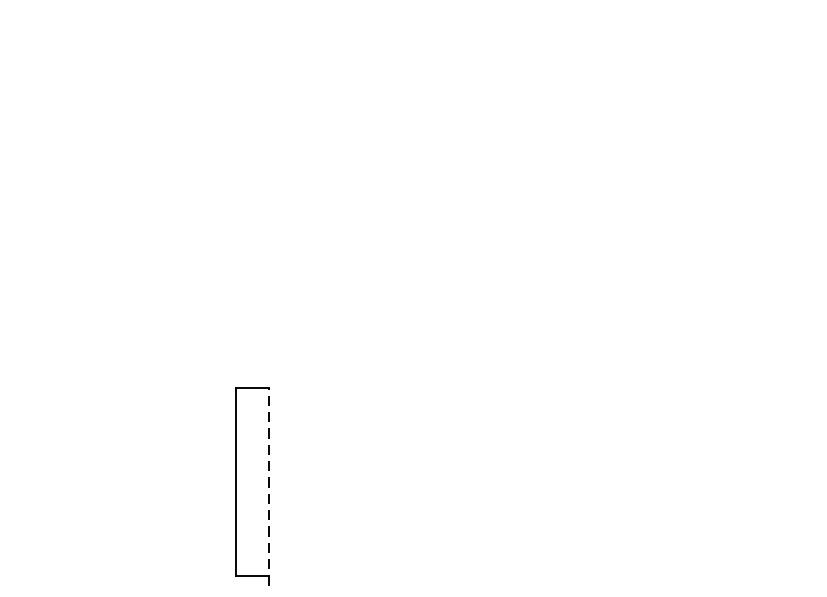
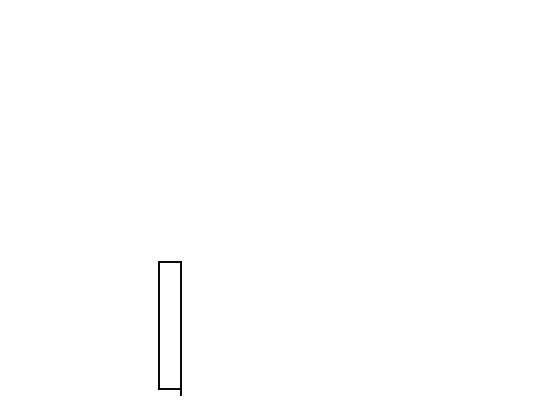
line: (269, 486) -> (181, 328), dashed -> solid

